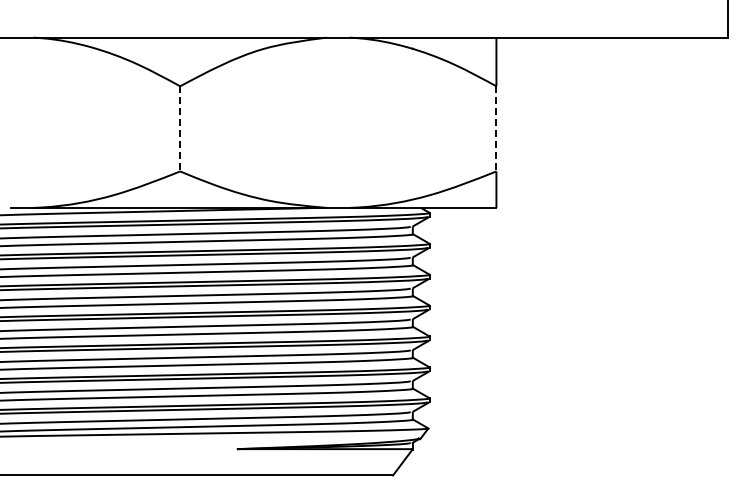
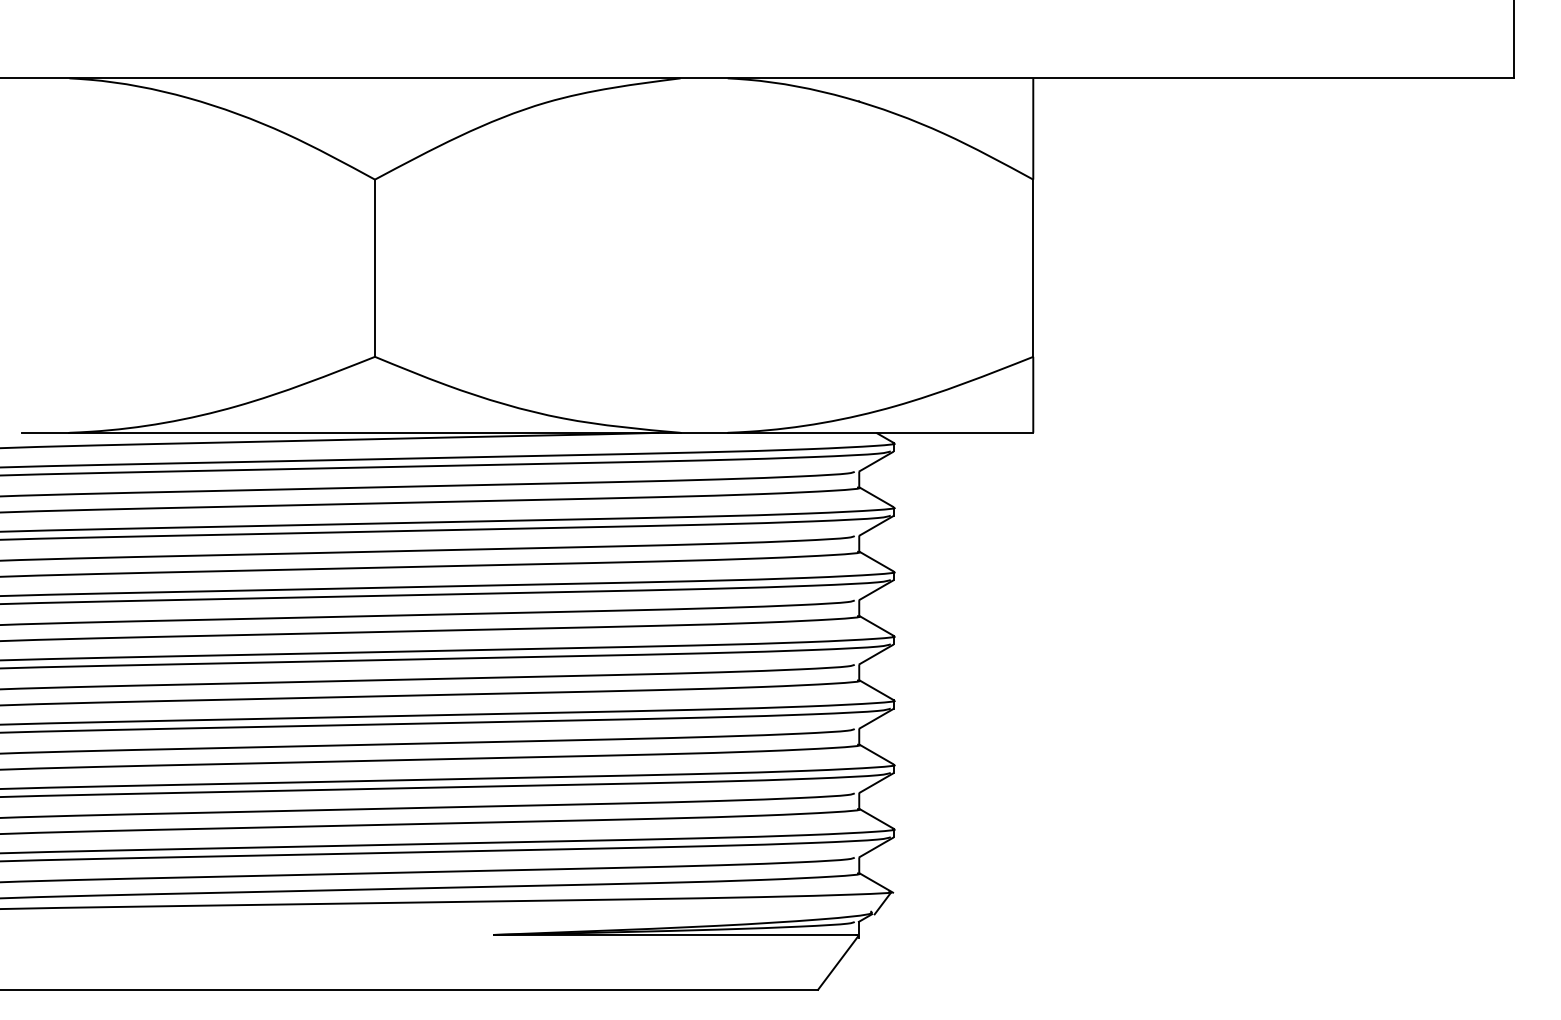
line: (180, 128) -> (375, 267), dashed -> solid
line: (496, 128) -> (1033, 267), dashed -> solid

